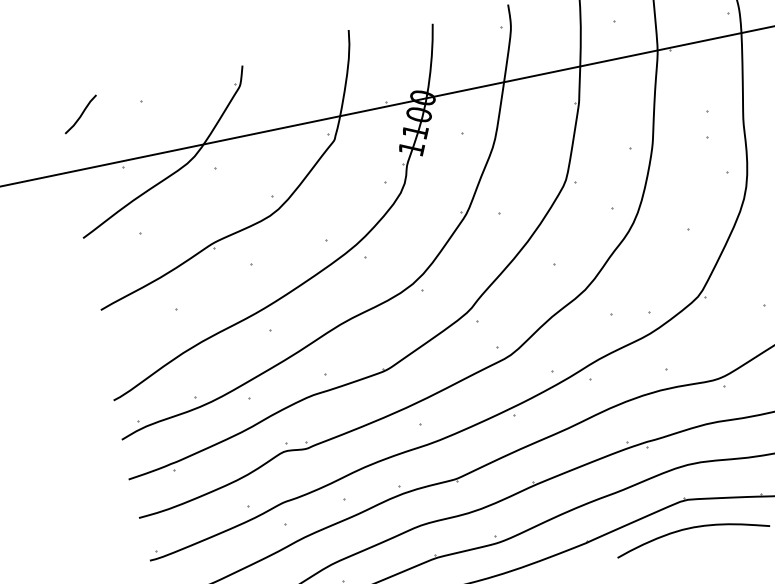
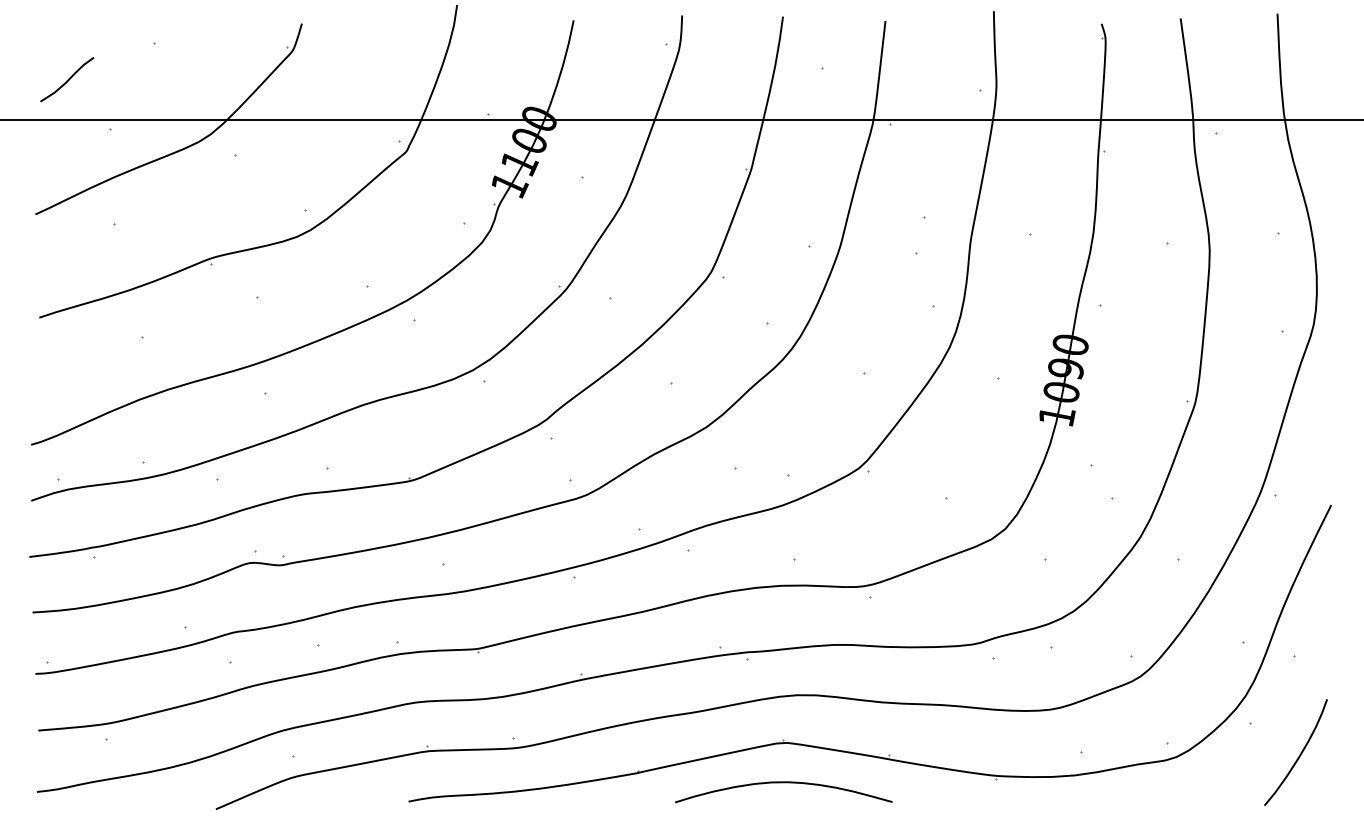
curve: (80, 114) -> (67, 79), moved

